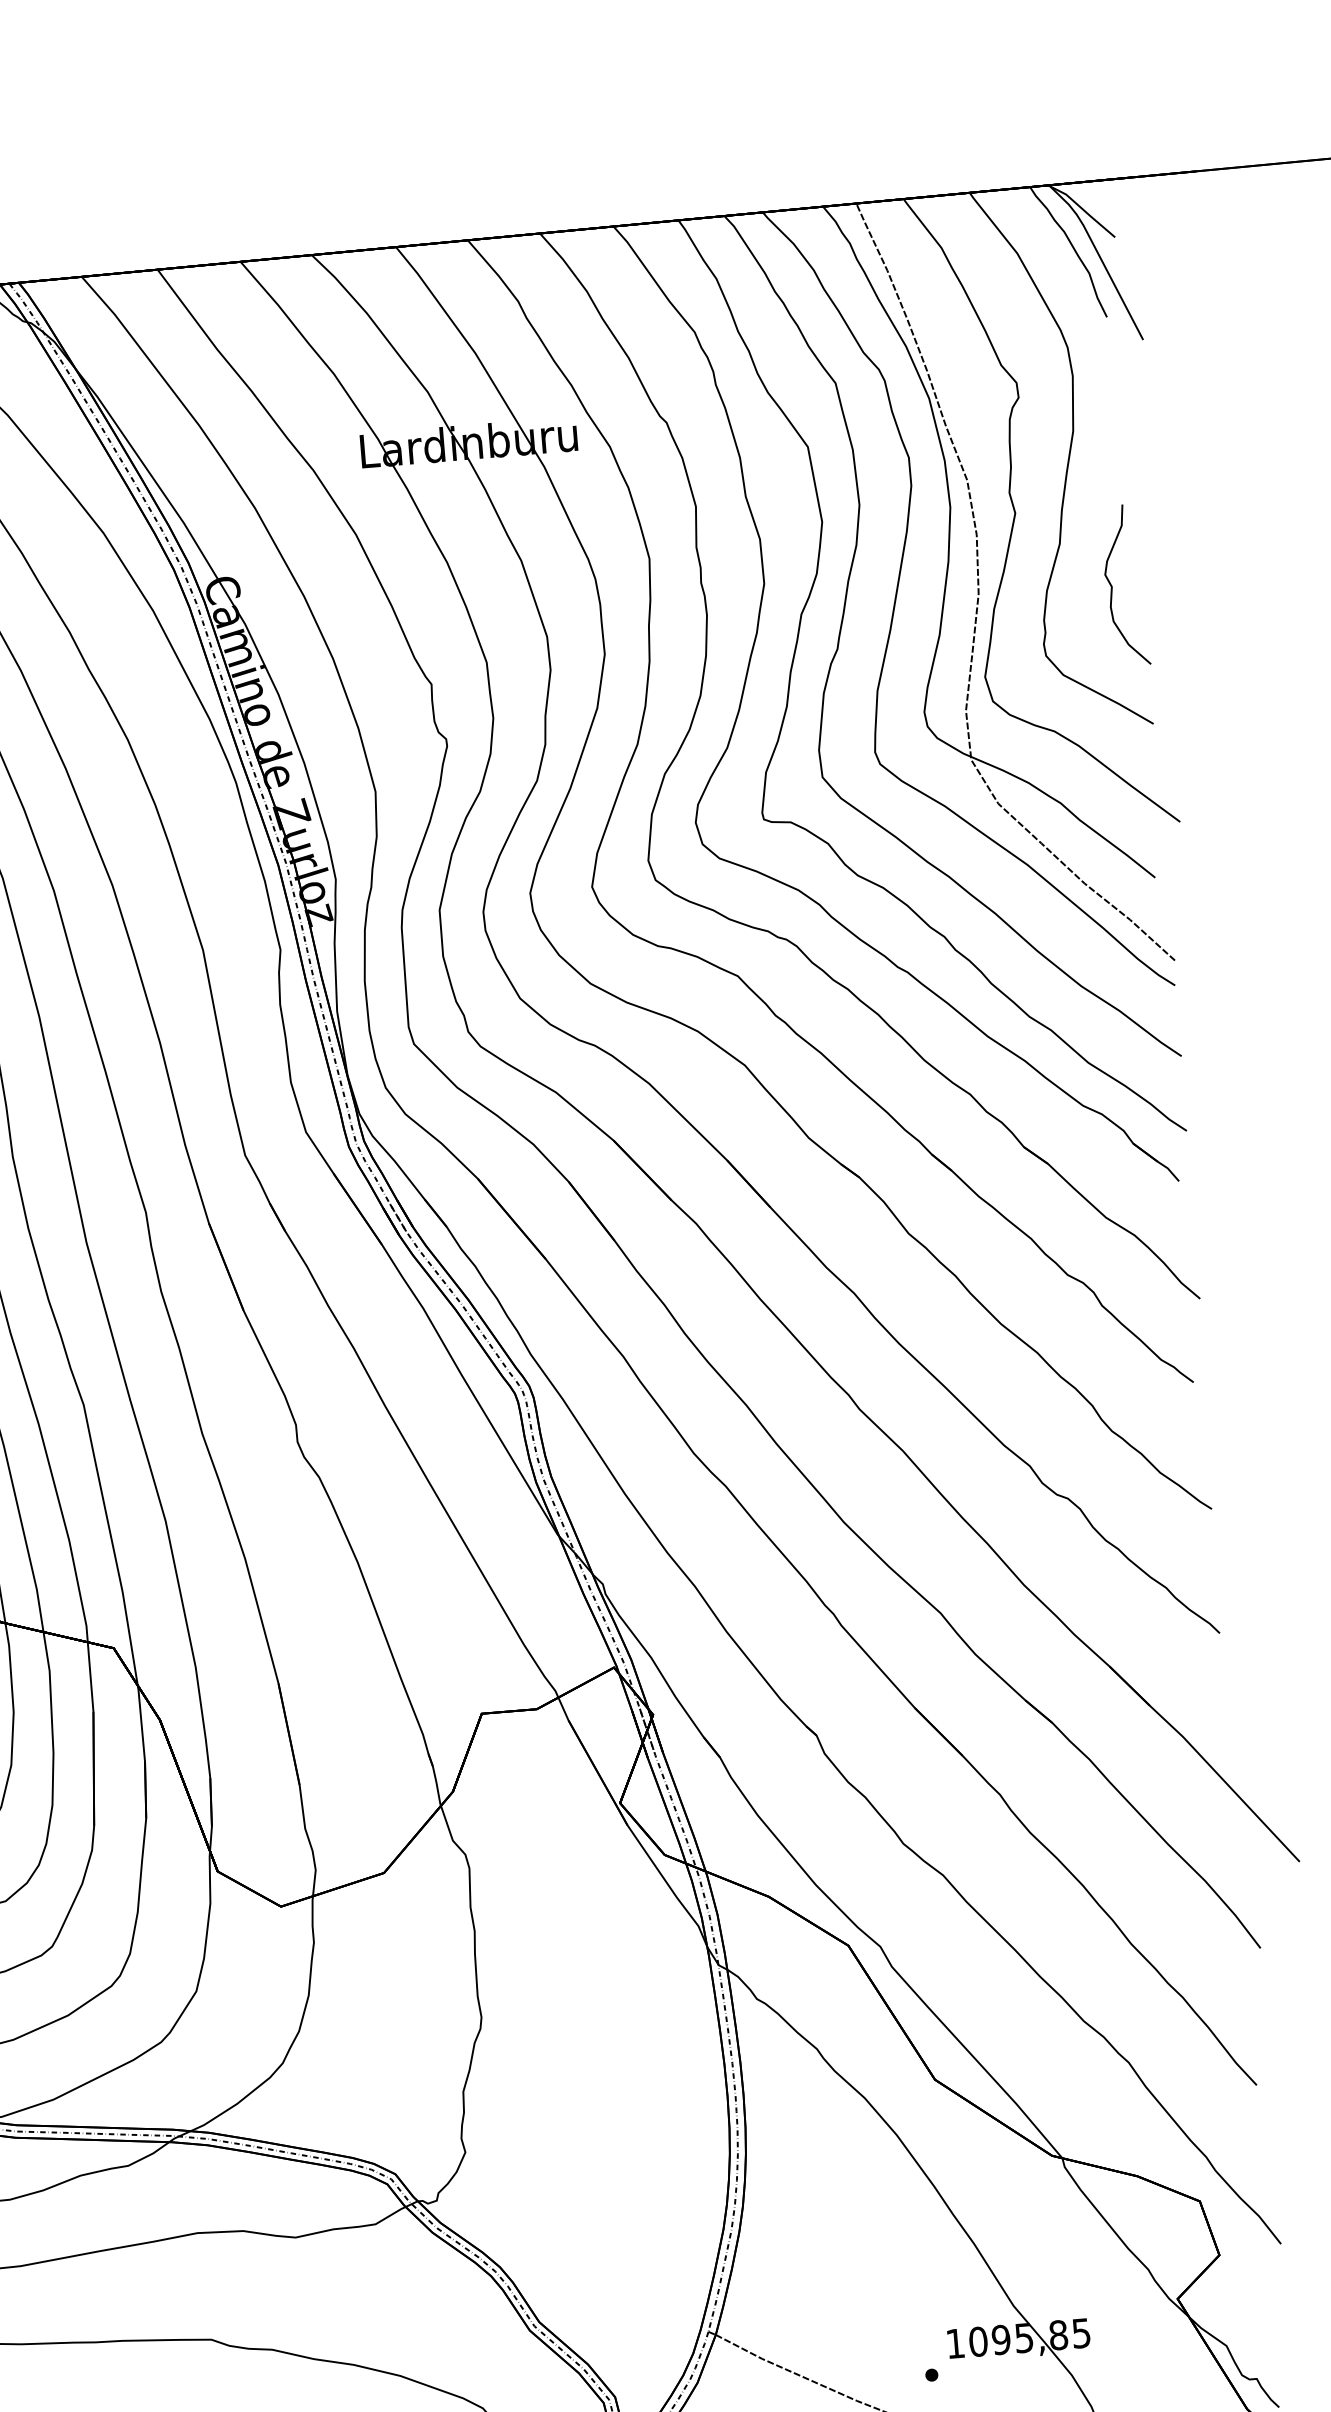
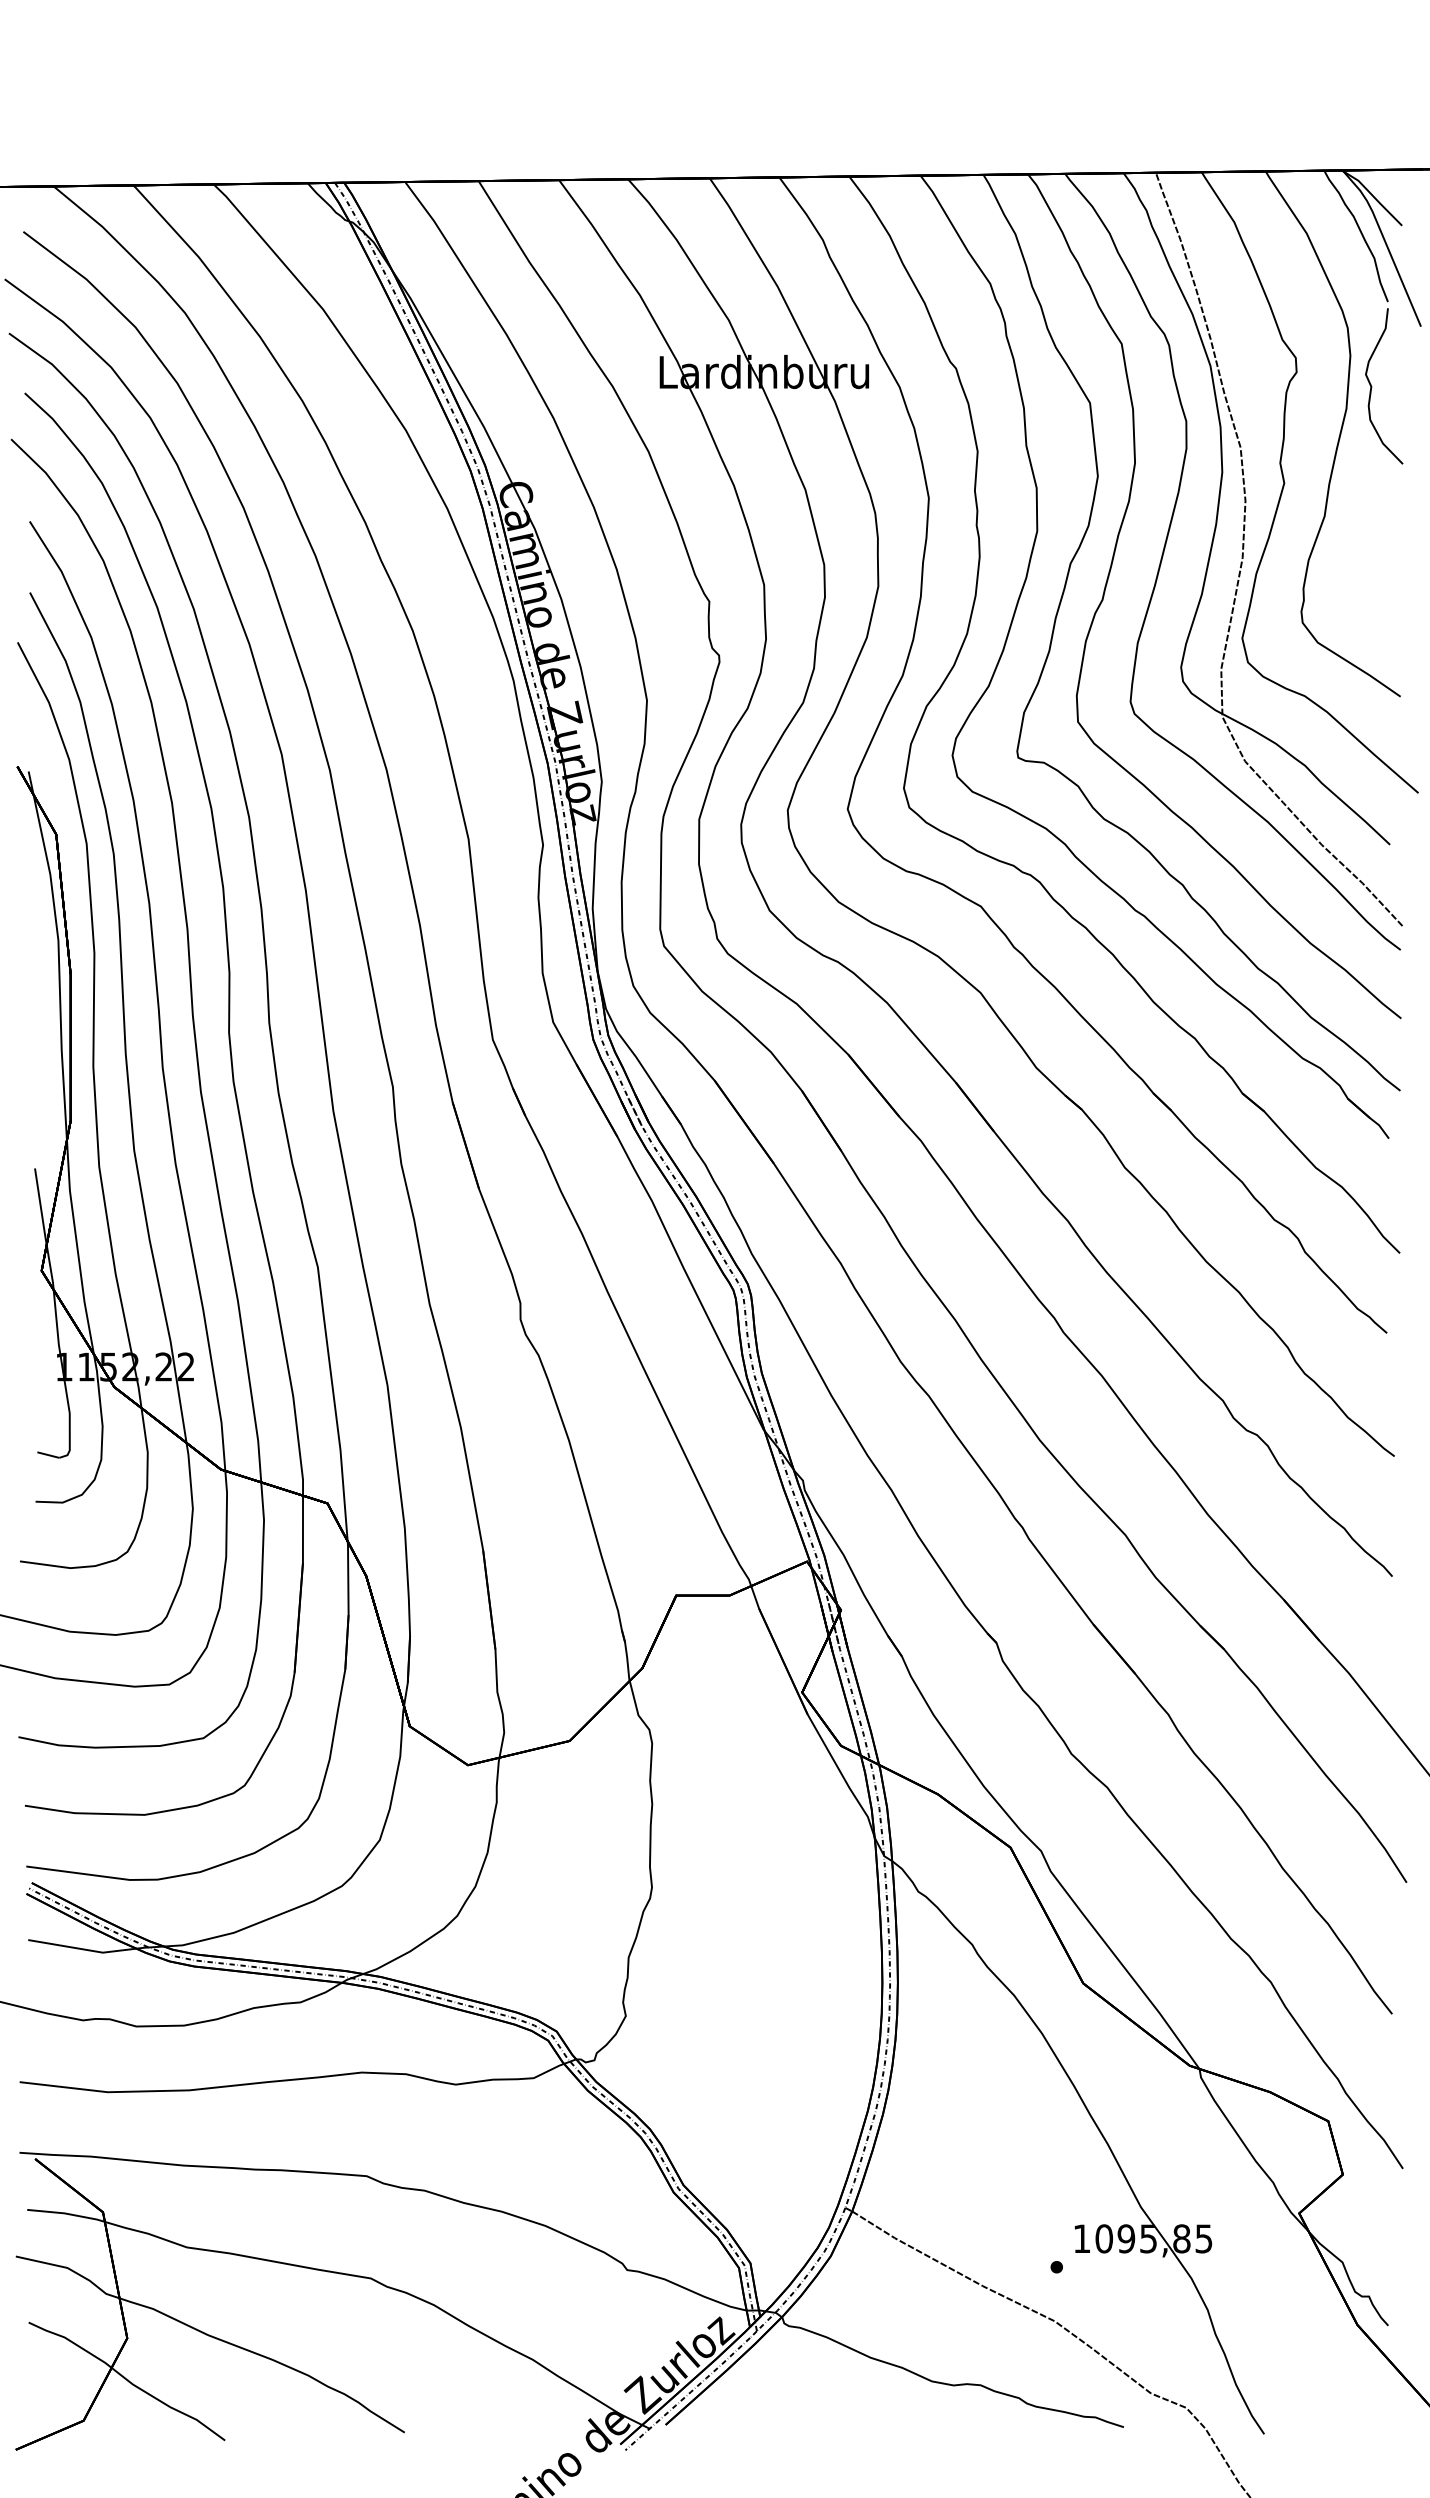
curve: (1113, 586) -> (1372, 386), moved

